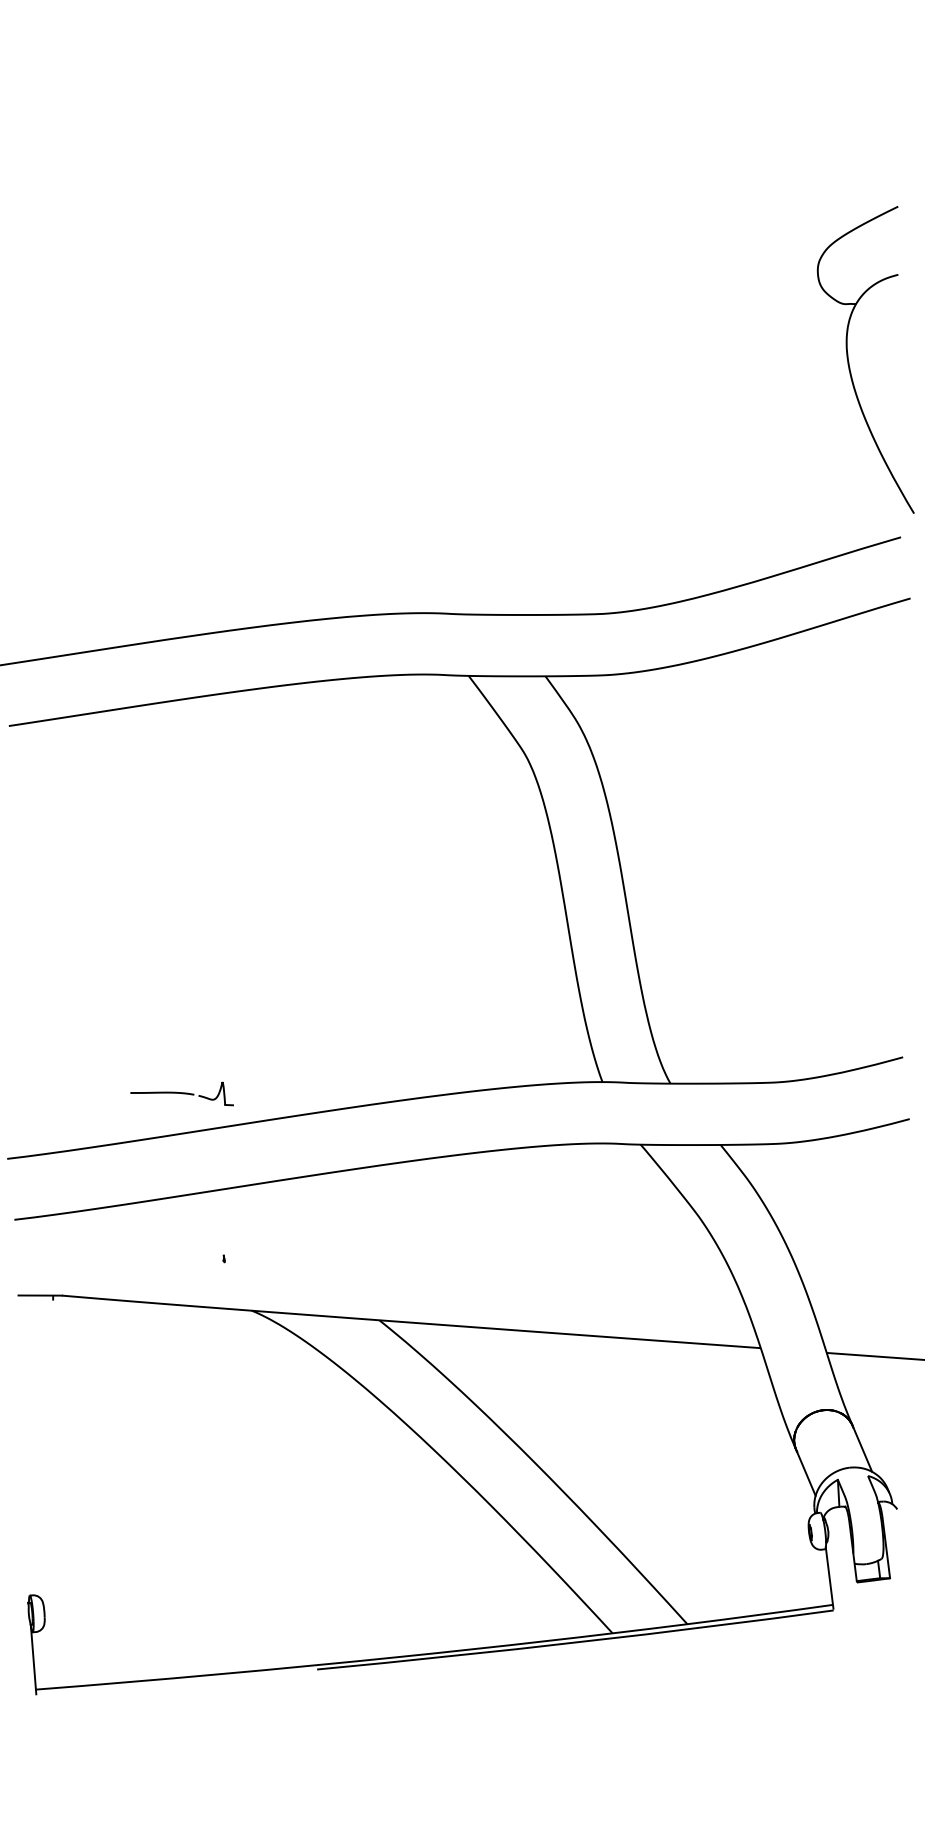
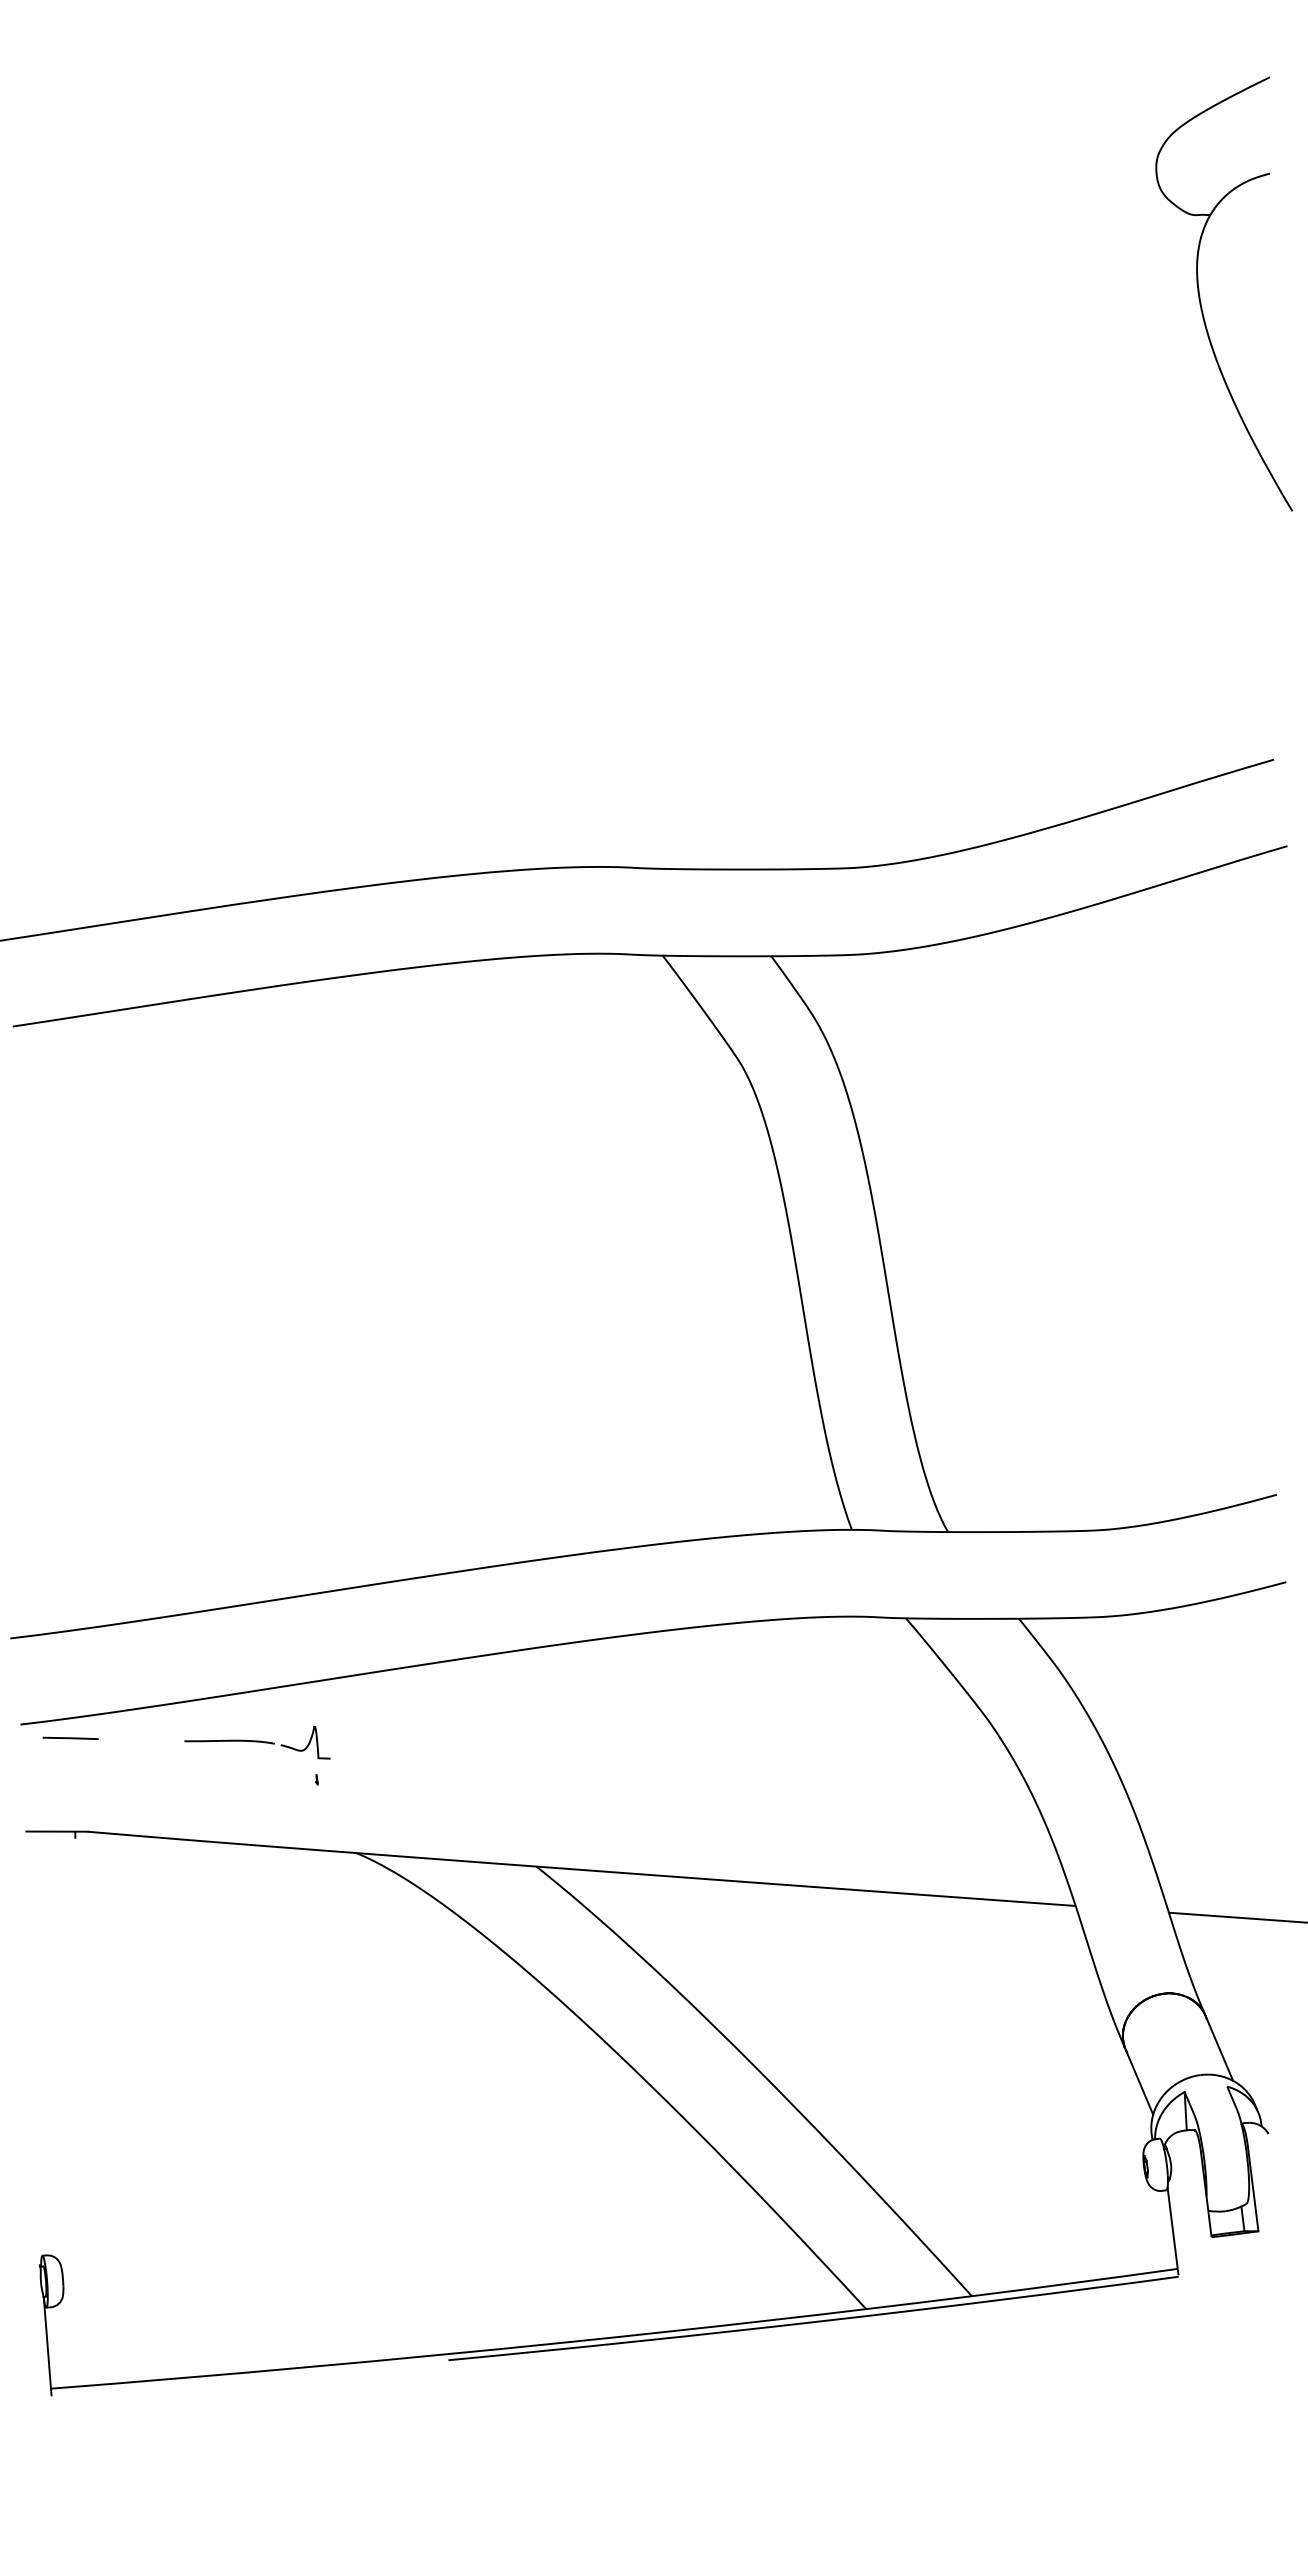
part: (849, 361) -> (1200, 296), moved
part: (182, 1093) -> (257, 1742), moved
line: (49, 1228) -> (70, 1737), added

